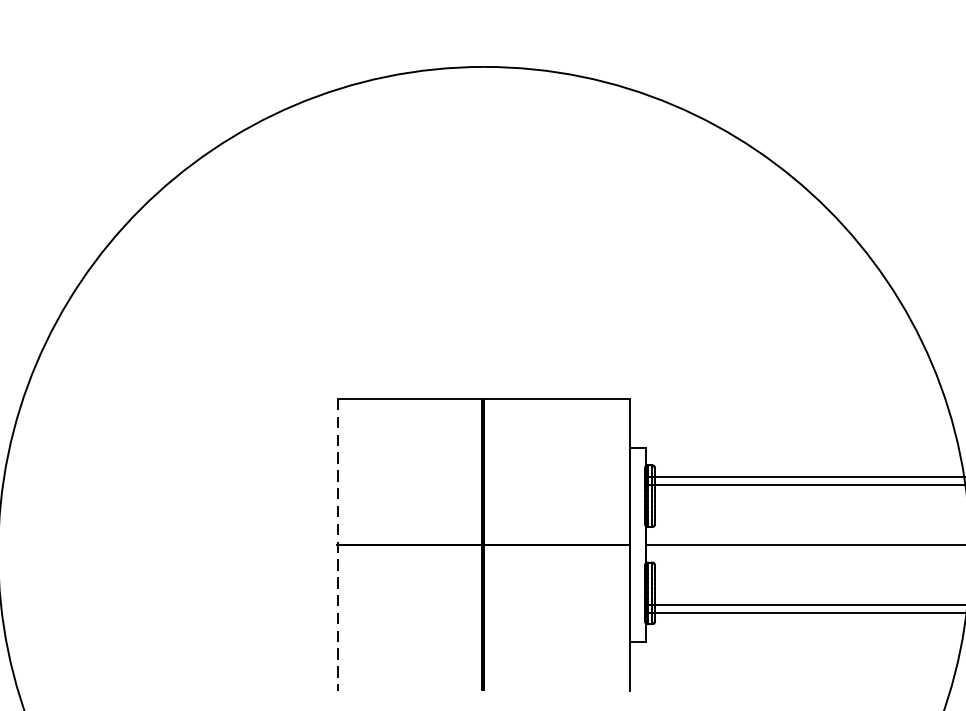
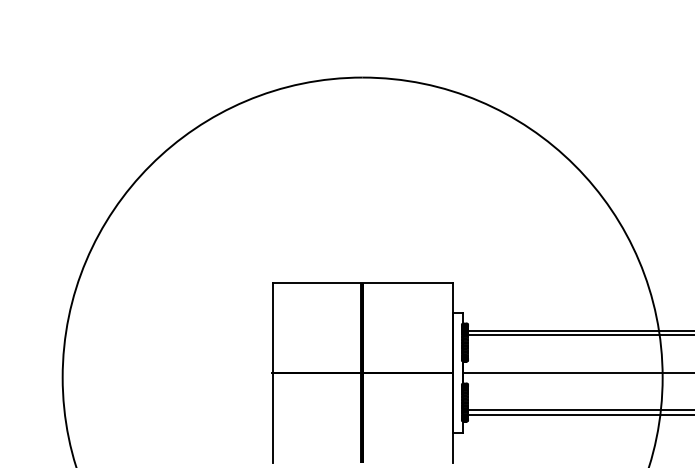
line: (338, 544) -> (272, 372), dashed -> solid

